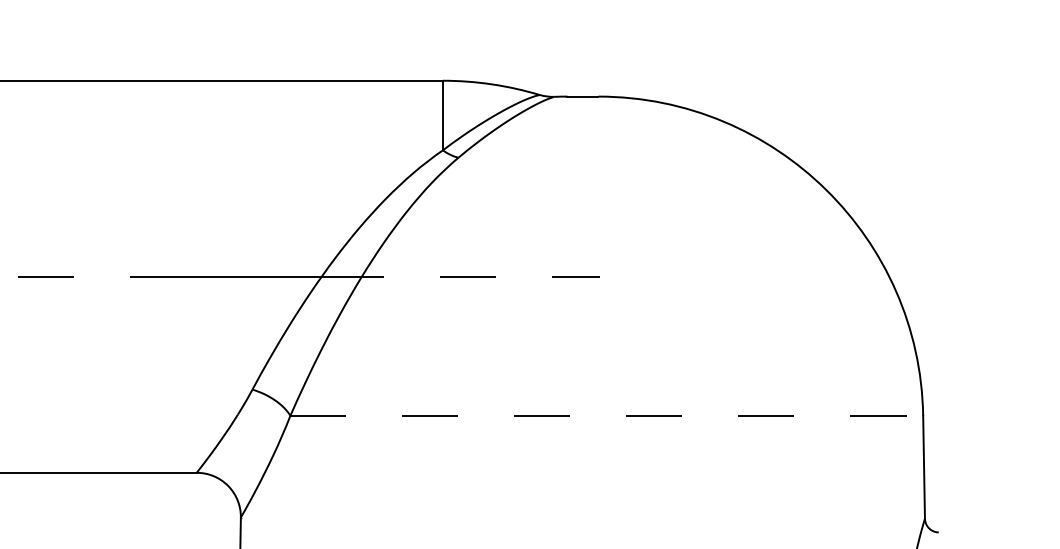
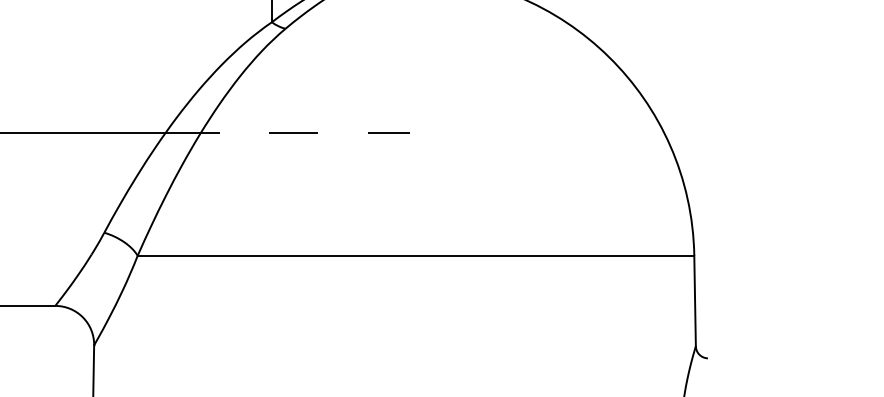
line: (607, 415) -> (416, 255), dashed -> solid

